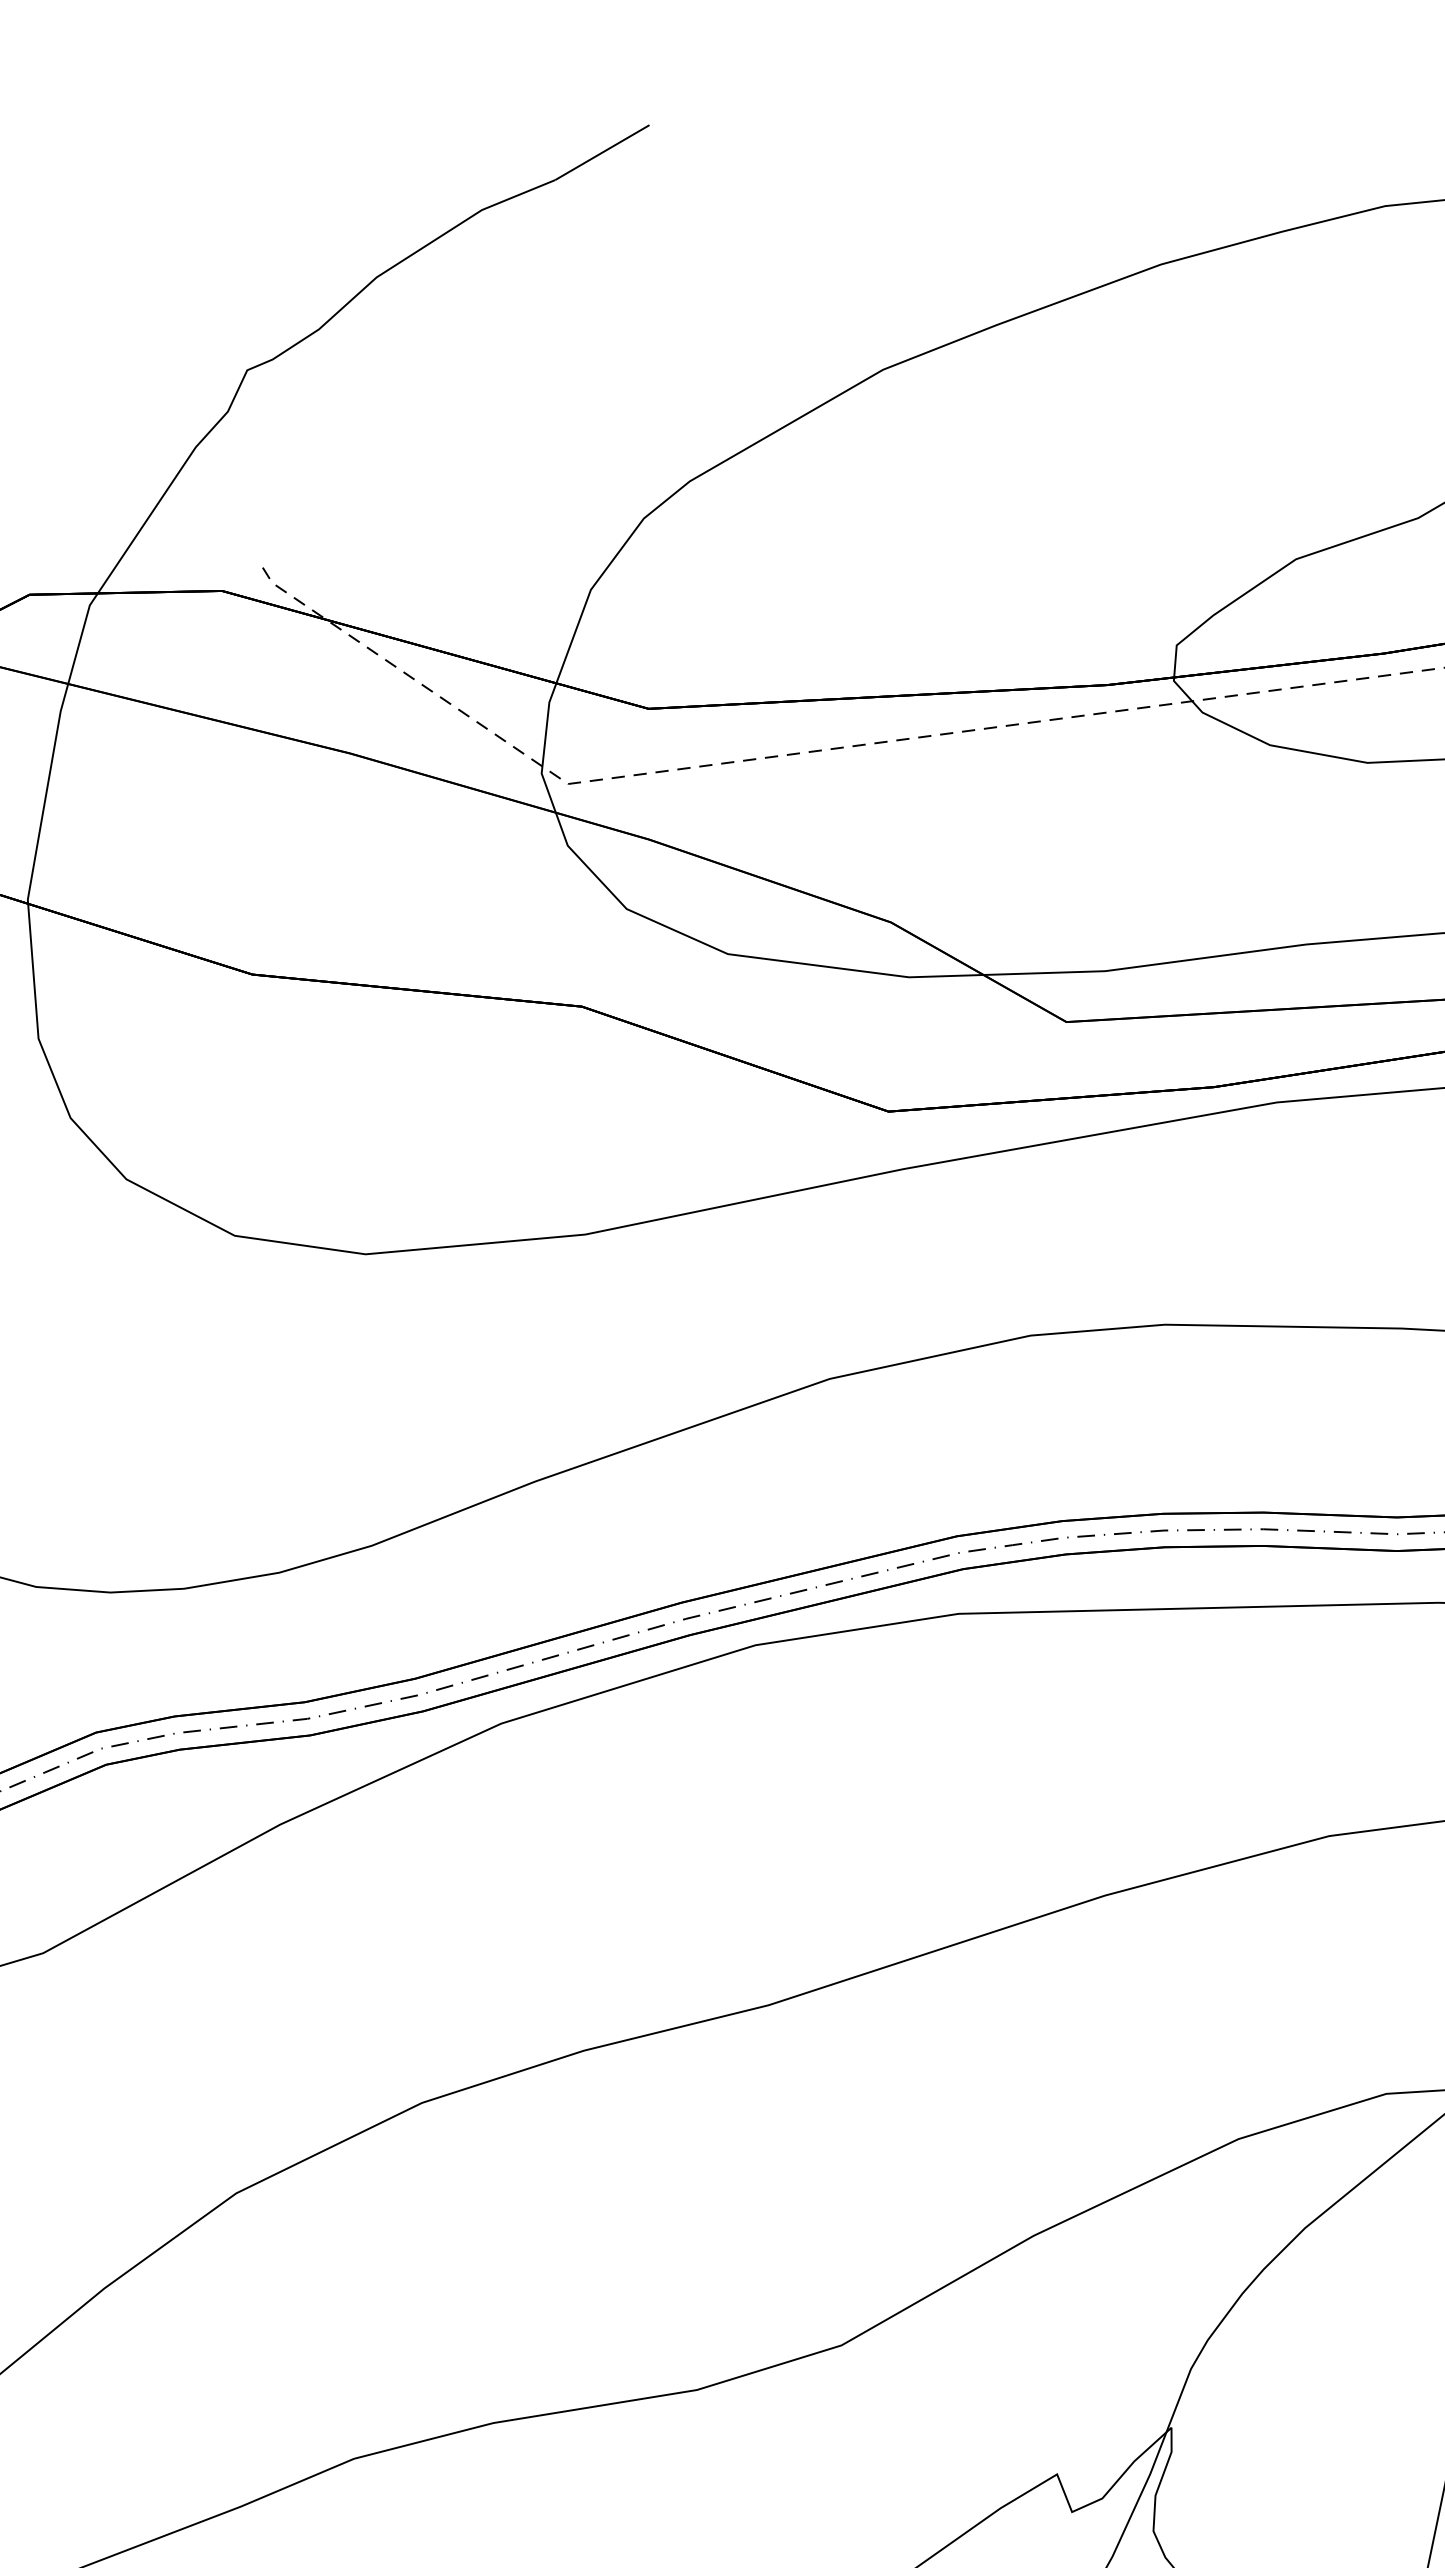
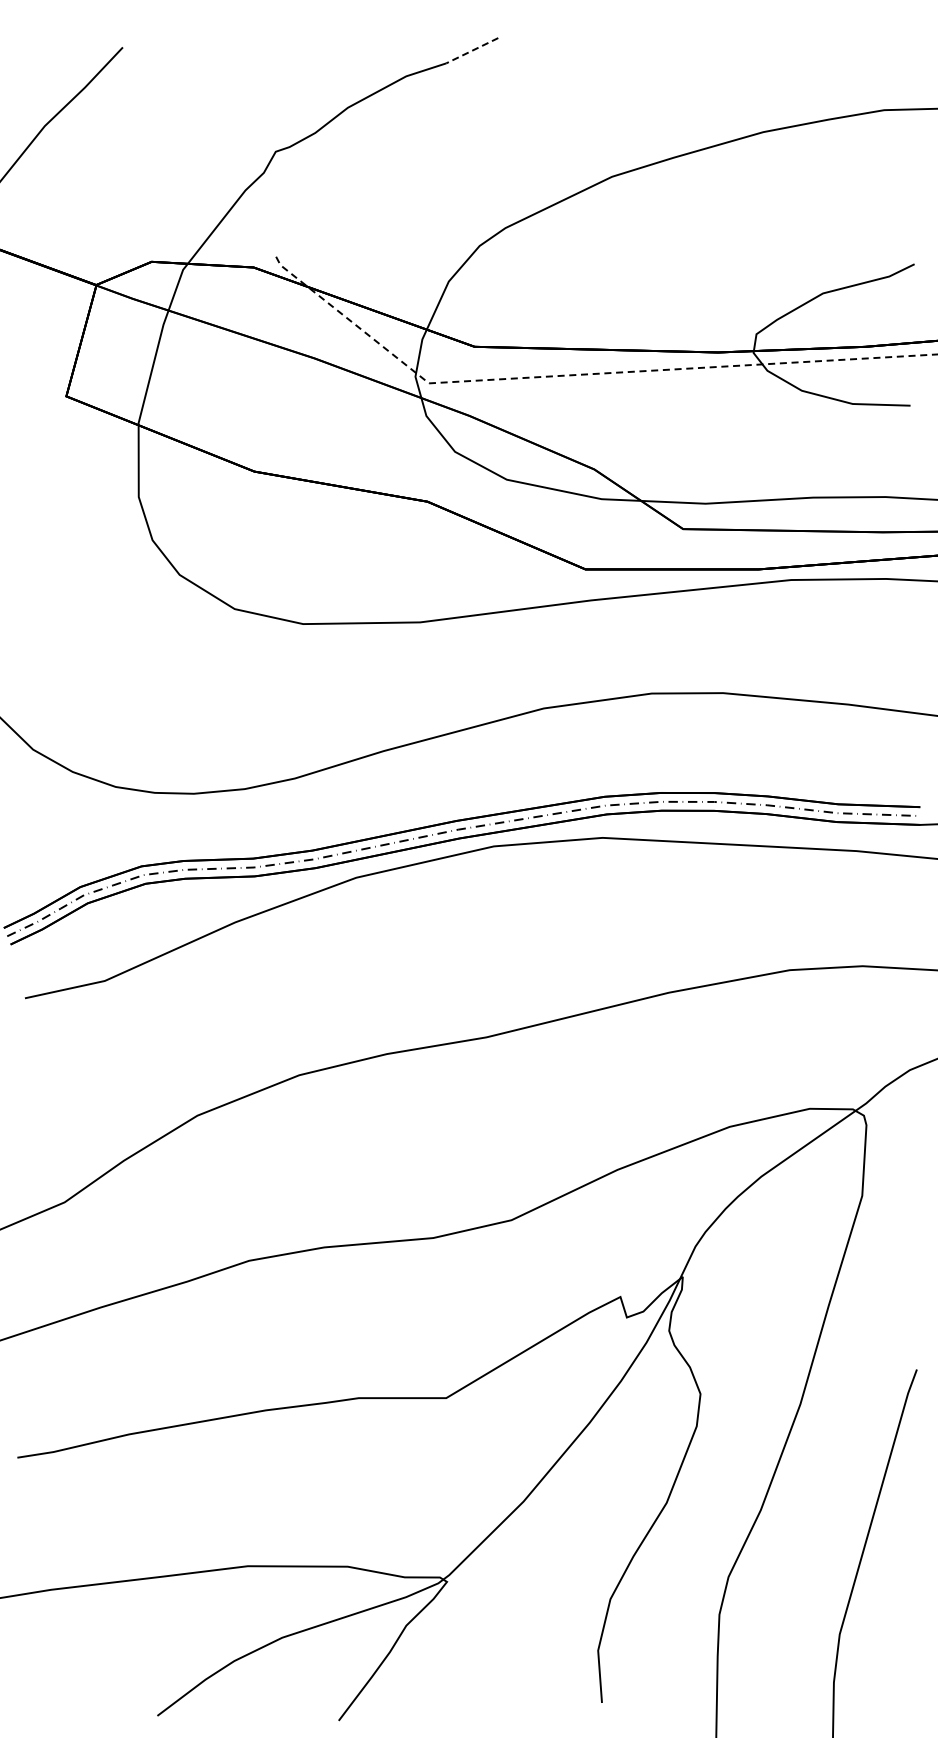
line: (602, 152) -> (472, 50), solid -> dashed

